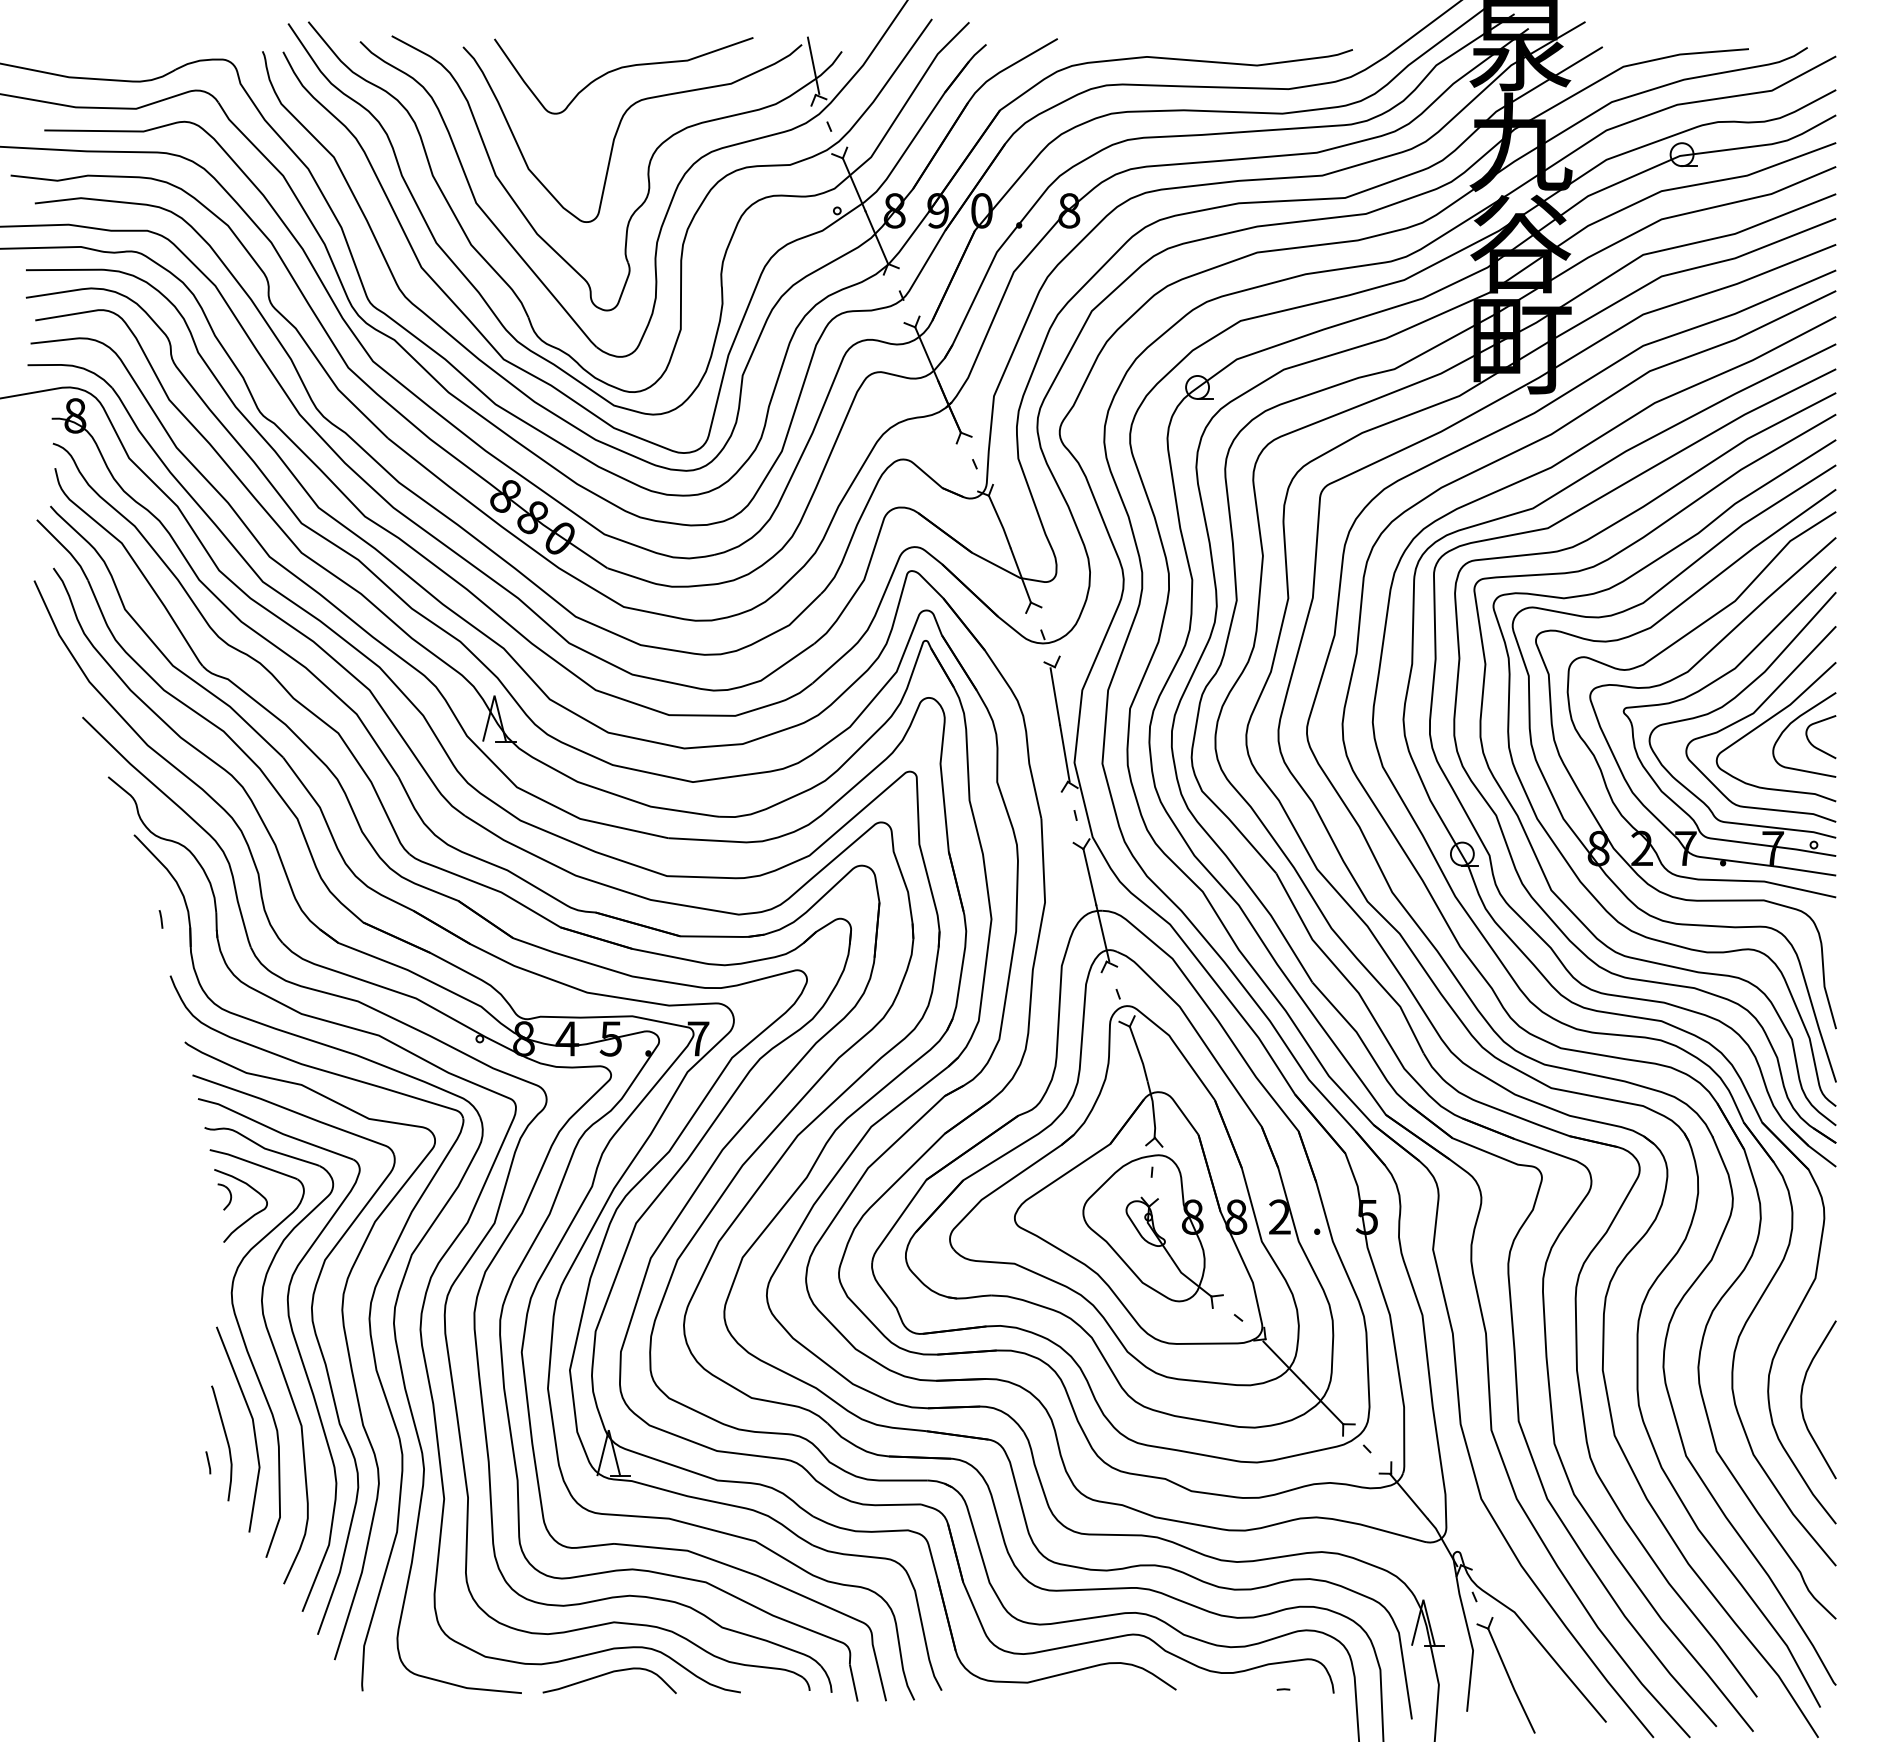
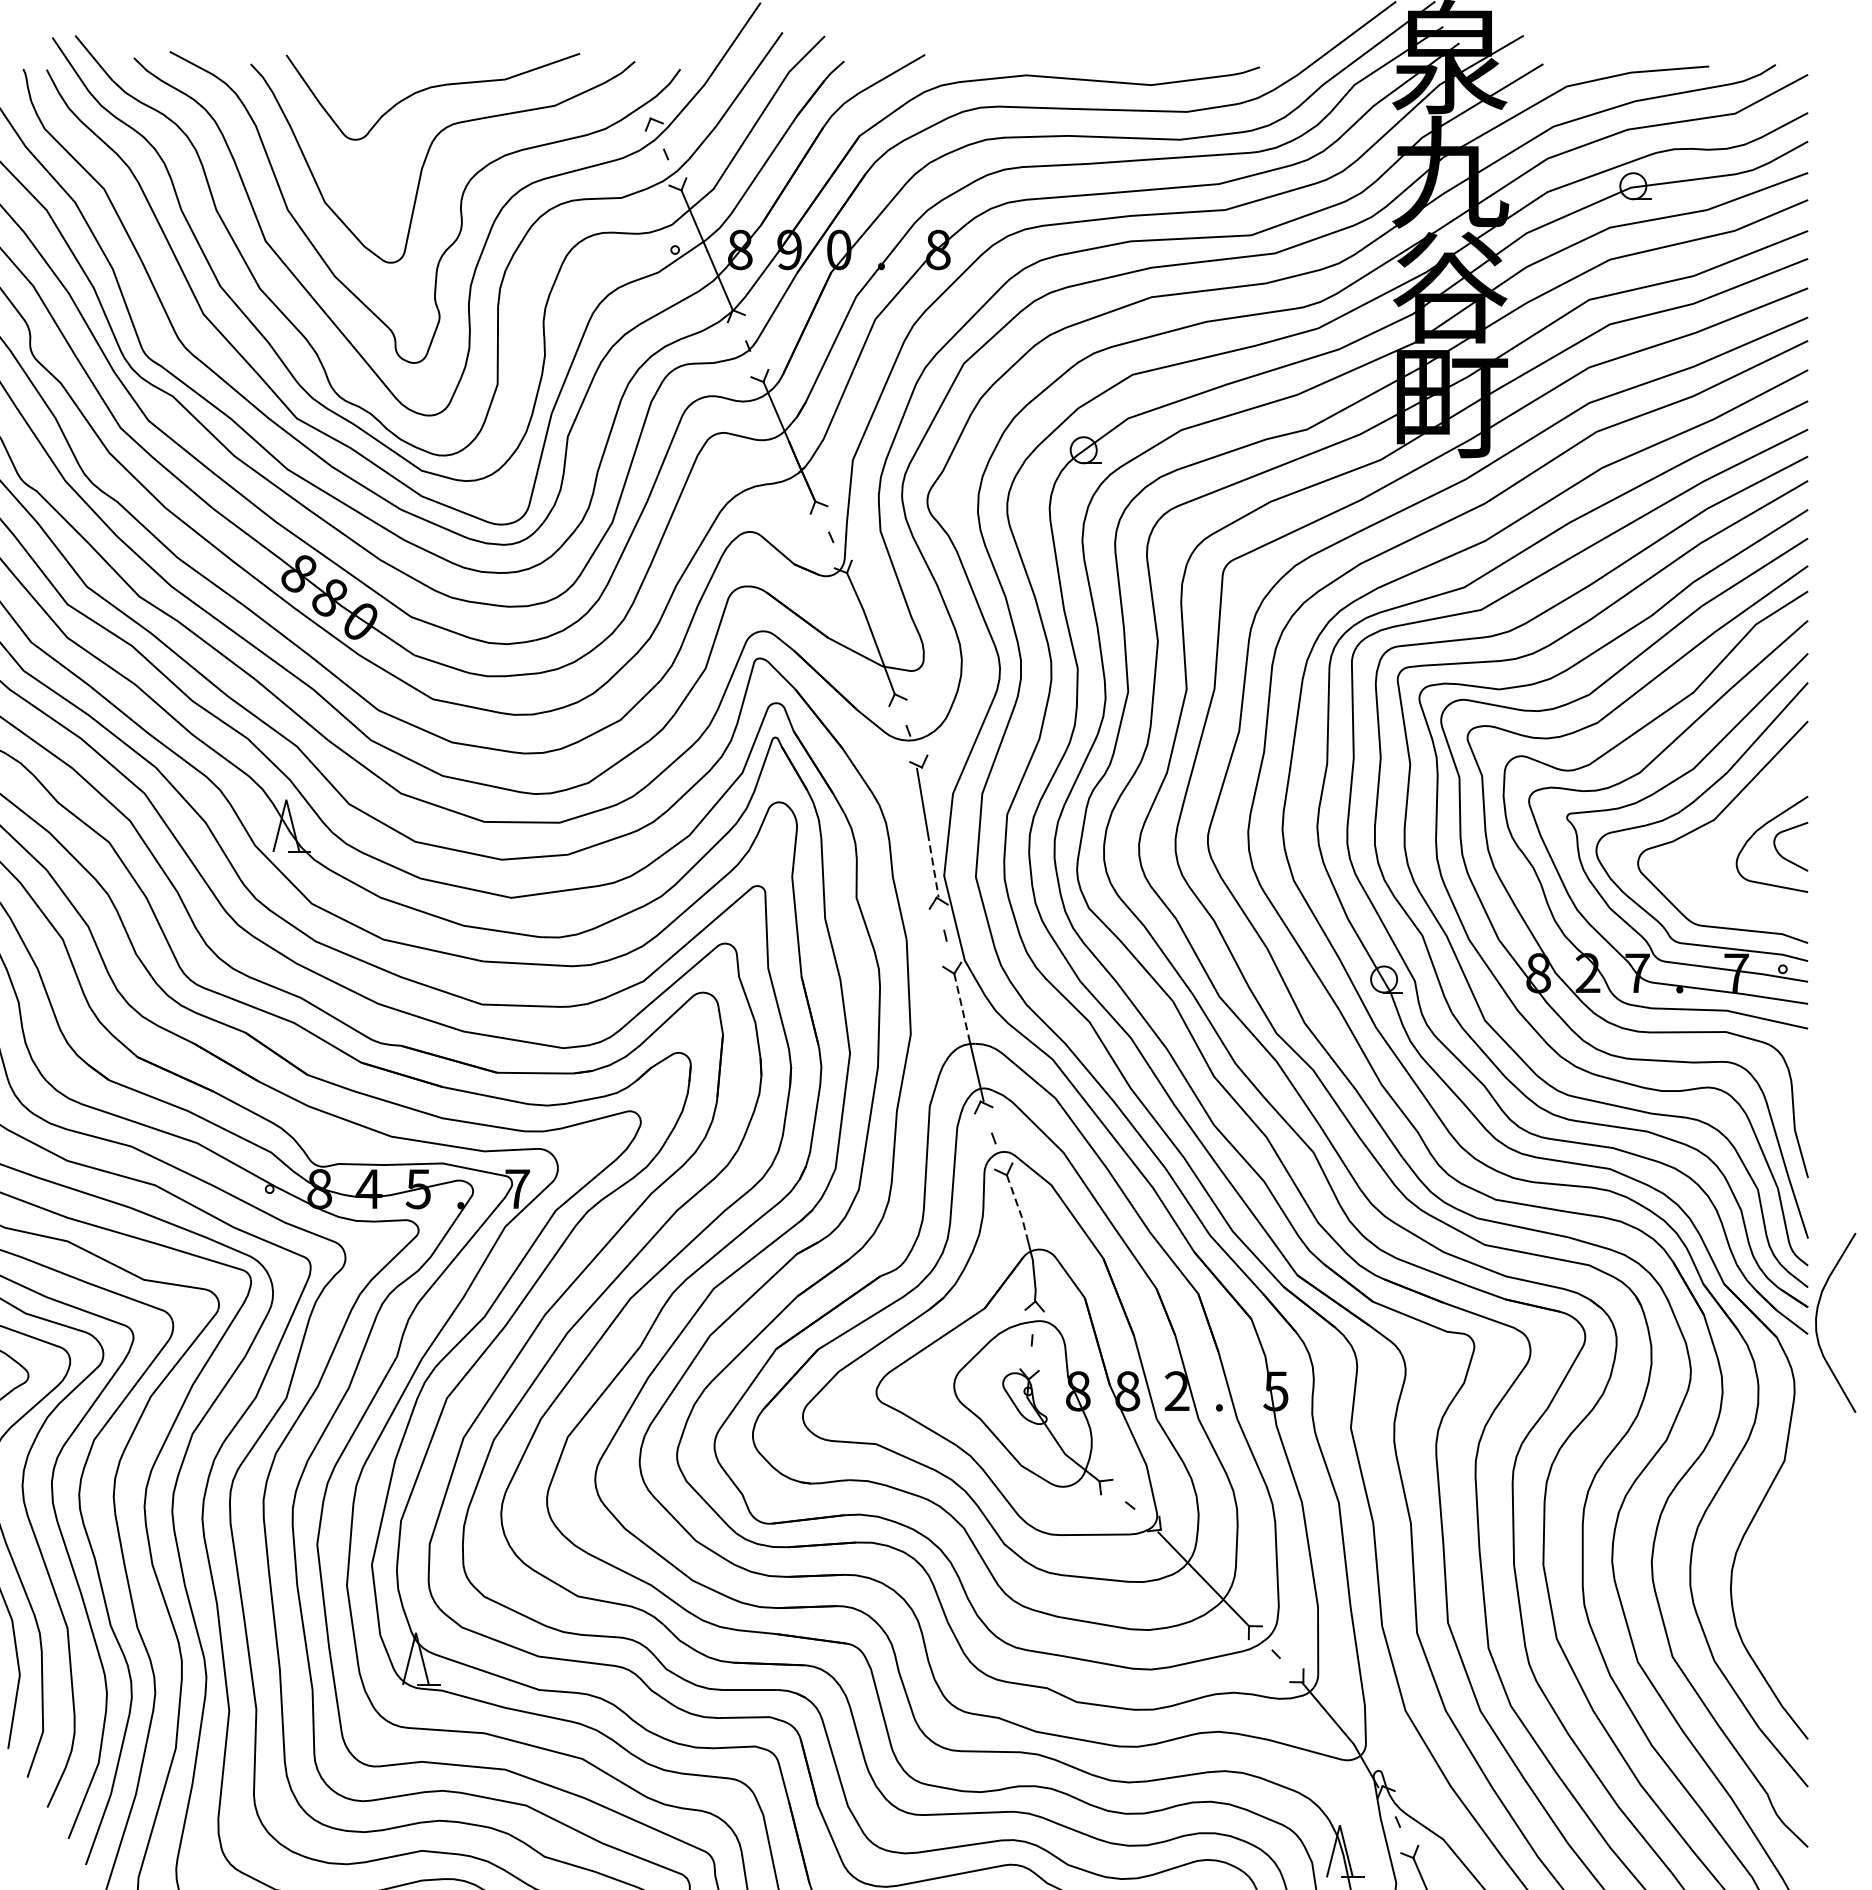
line: (813, 65) -> (648, 85), removed
curve: (1769, 720) -> (1732, 827), removed
line: (1064, 753) -> (932, 865), solid -> dashed
line: (1089, 877) -> (961, 1006), solid -> dashed
line: (1139, 1054) -> (1017, 1206), solid -> dashed
curve: (1802, 1399) -> (1817, 1322), moved

